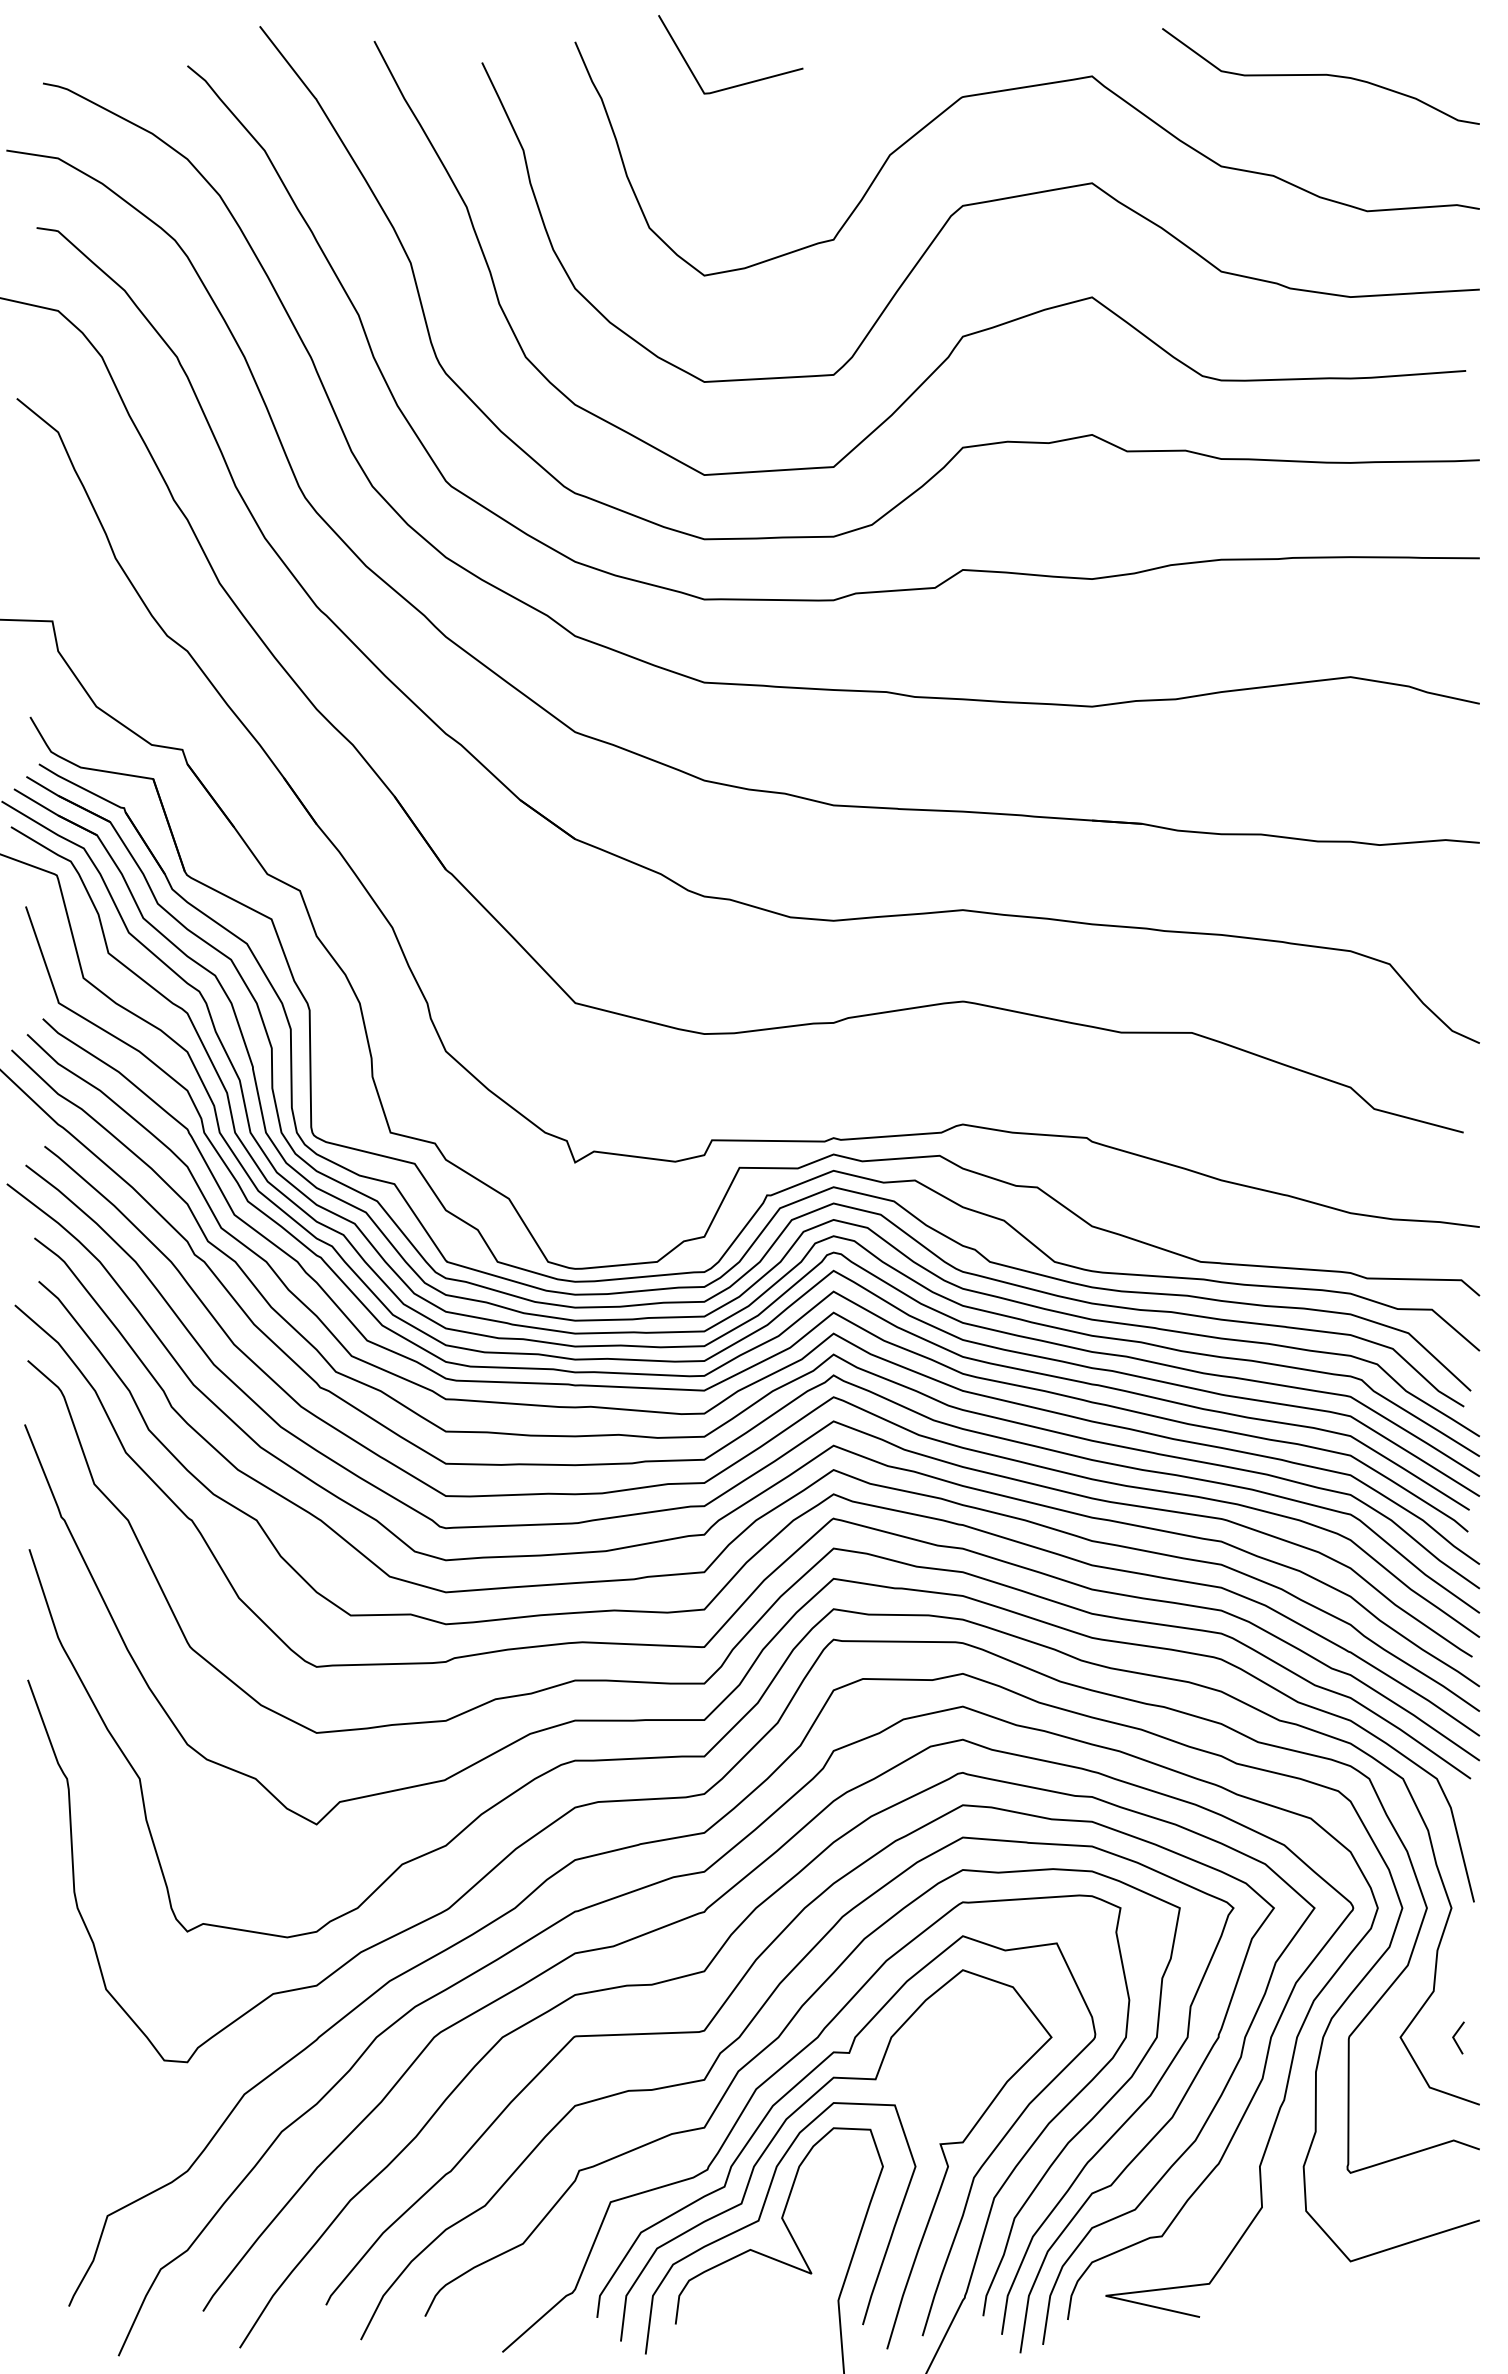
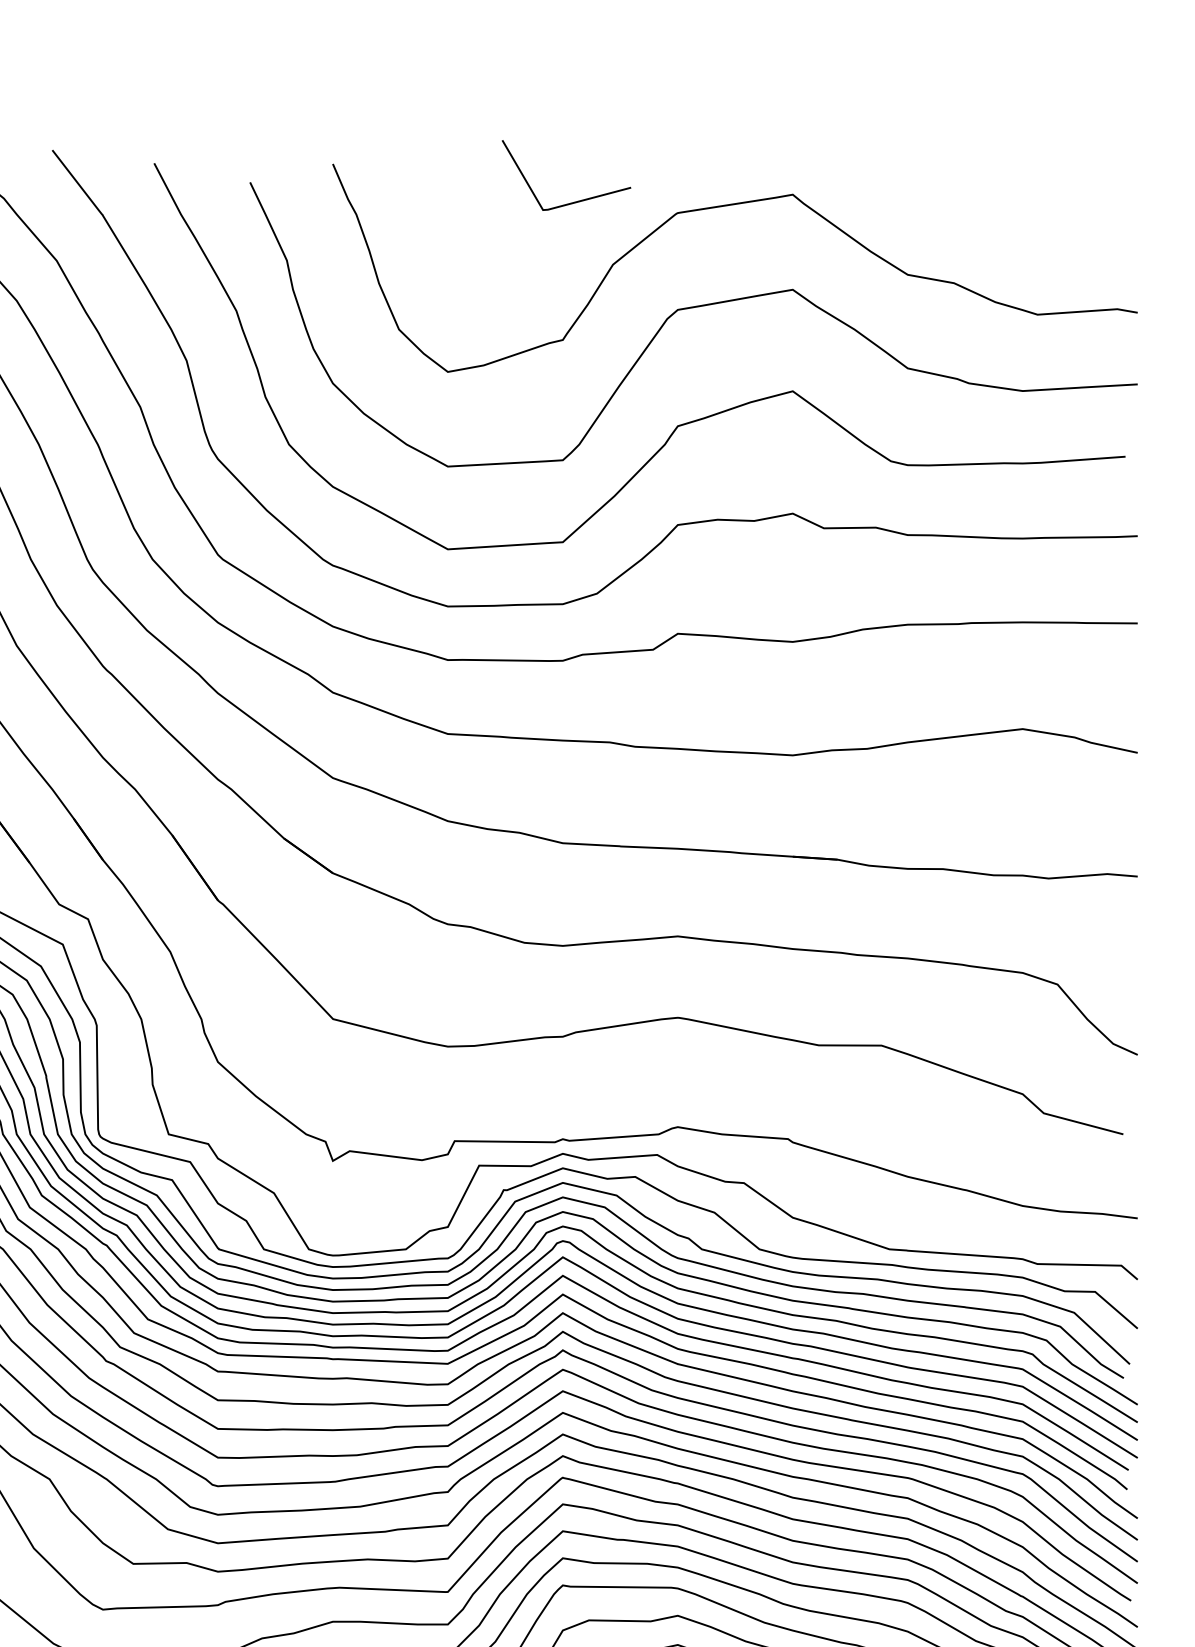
curve: (1320, 75) -> (995, 193), removed
line: (738, 84) -> (573, 201), moved

